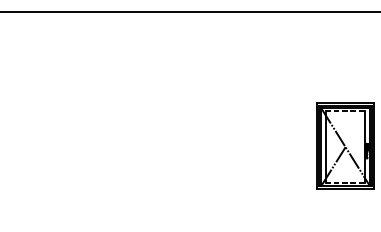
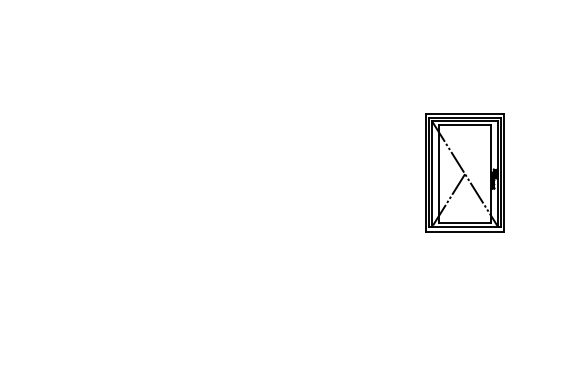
line: (345, 111) -> (465, 125), dashed -> solid
line: (345, 182) -> (465, 222), dashed -> solid

